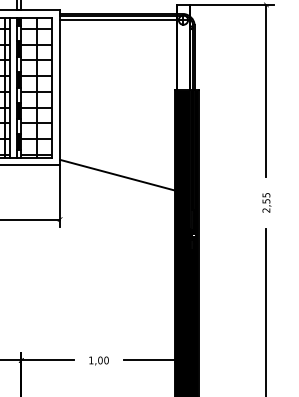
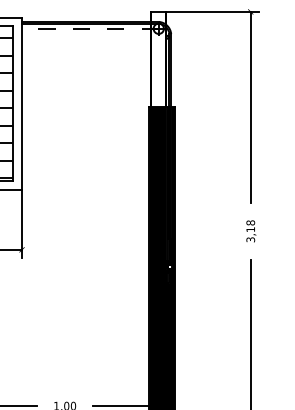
line: (121, 20) -> (90, 29), solid -> dashed
line: (118, 174) -> (86, 199), removed
text: (266, 202) -> (250, 230), 2,55 -> 3,18

